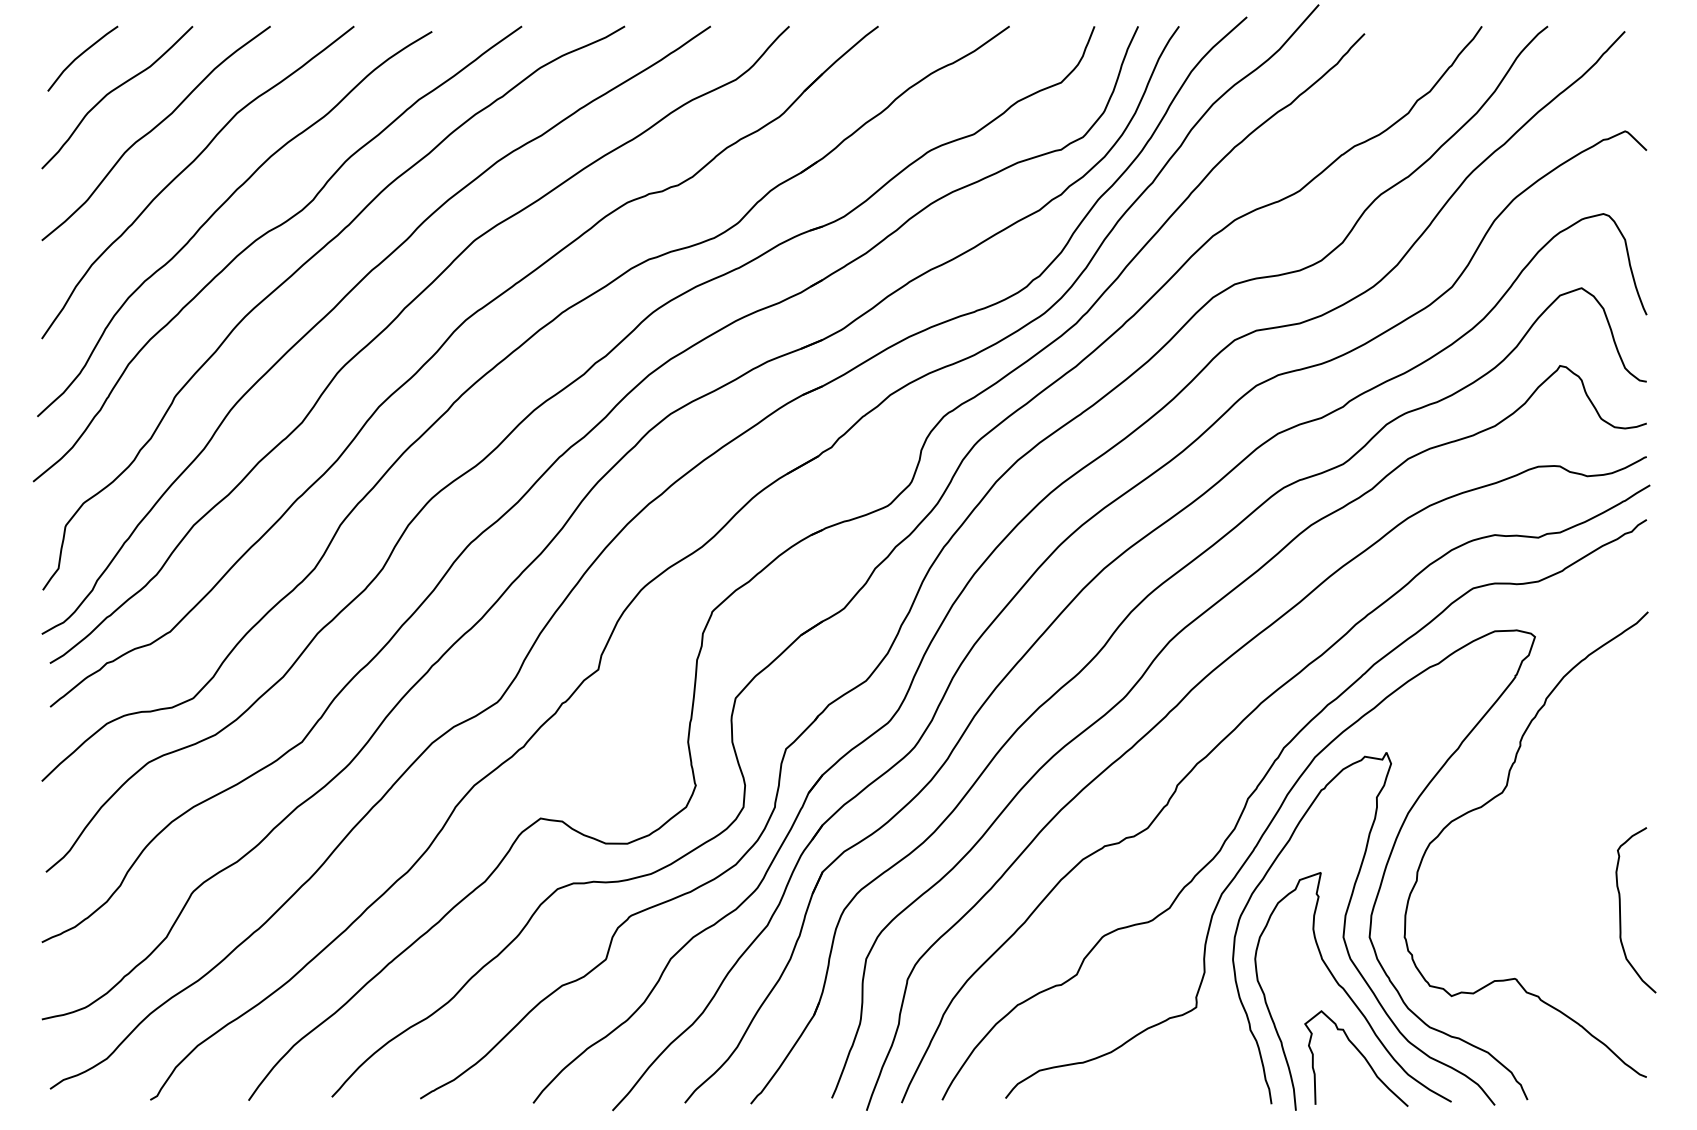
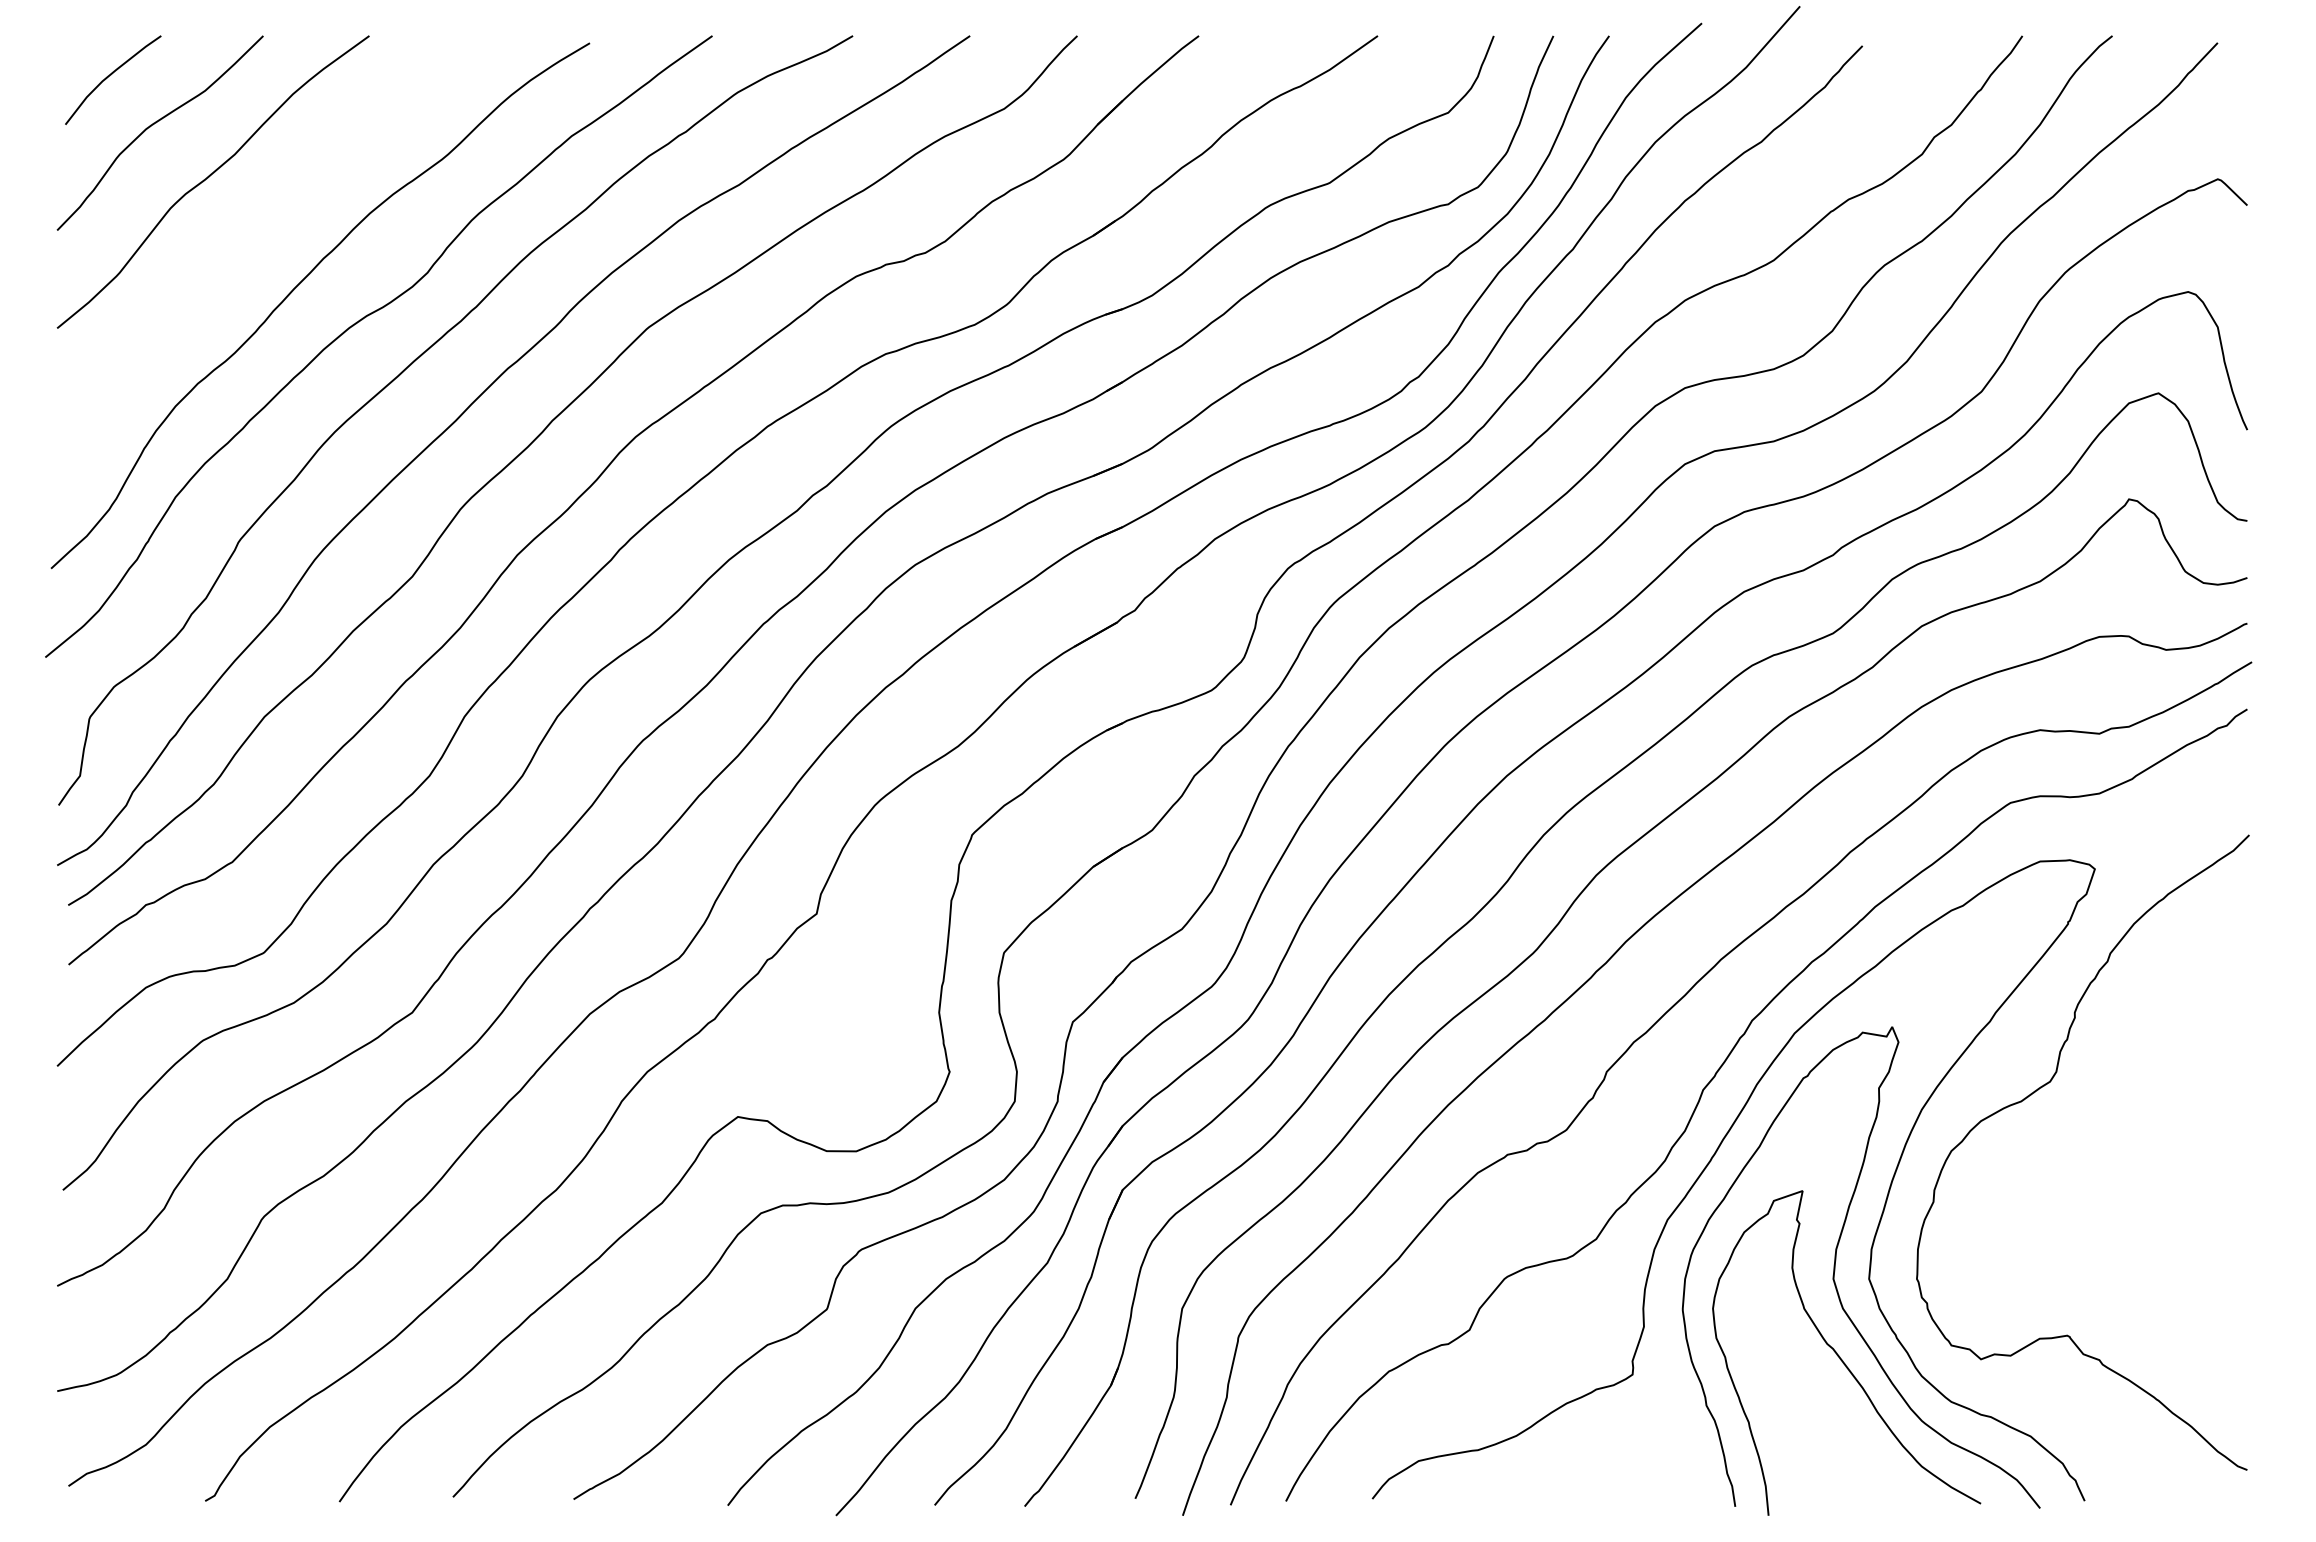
curve: (185, 169) -> (253, 231), removed
curve: (1620, 909) -> (2211, 1241), removed
curve: (1360, 1054) -> (1856, 1438), removed

